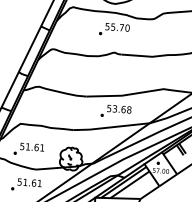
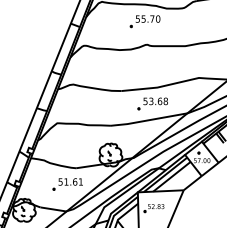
part: (28, 149) -> (67, 148), removed

